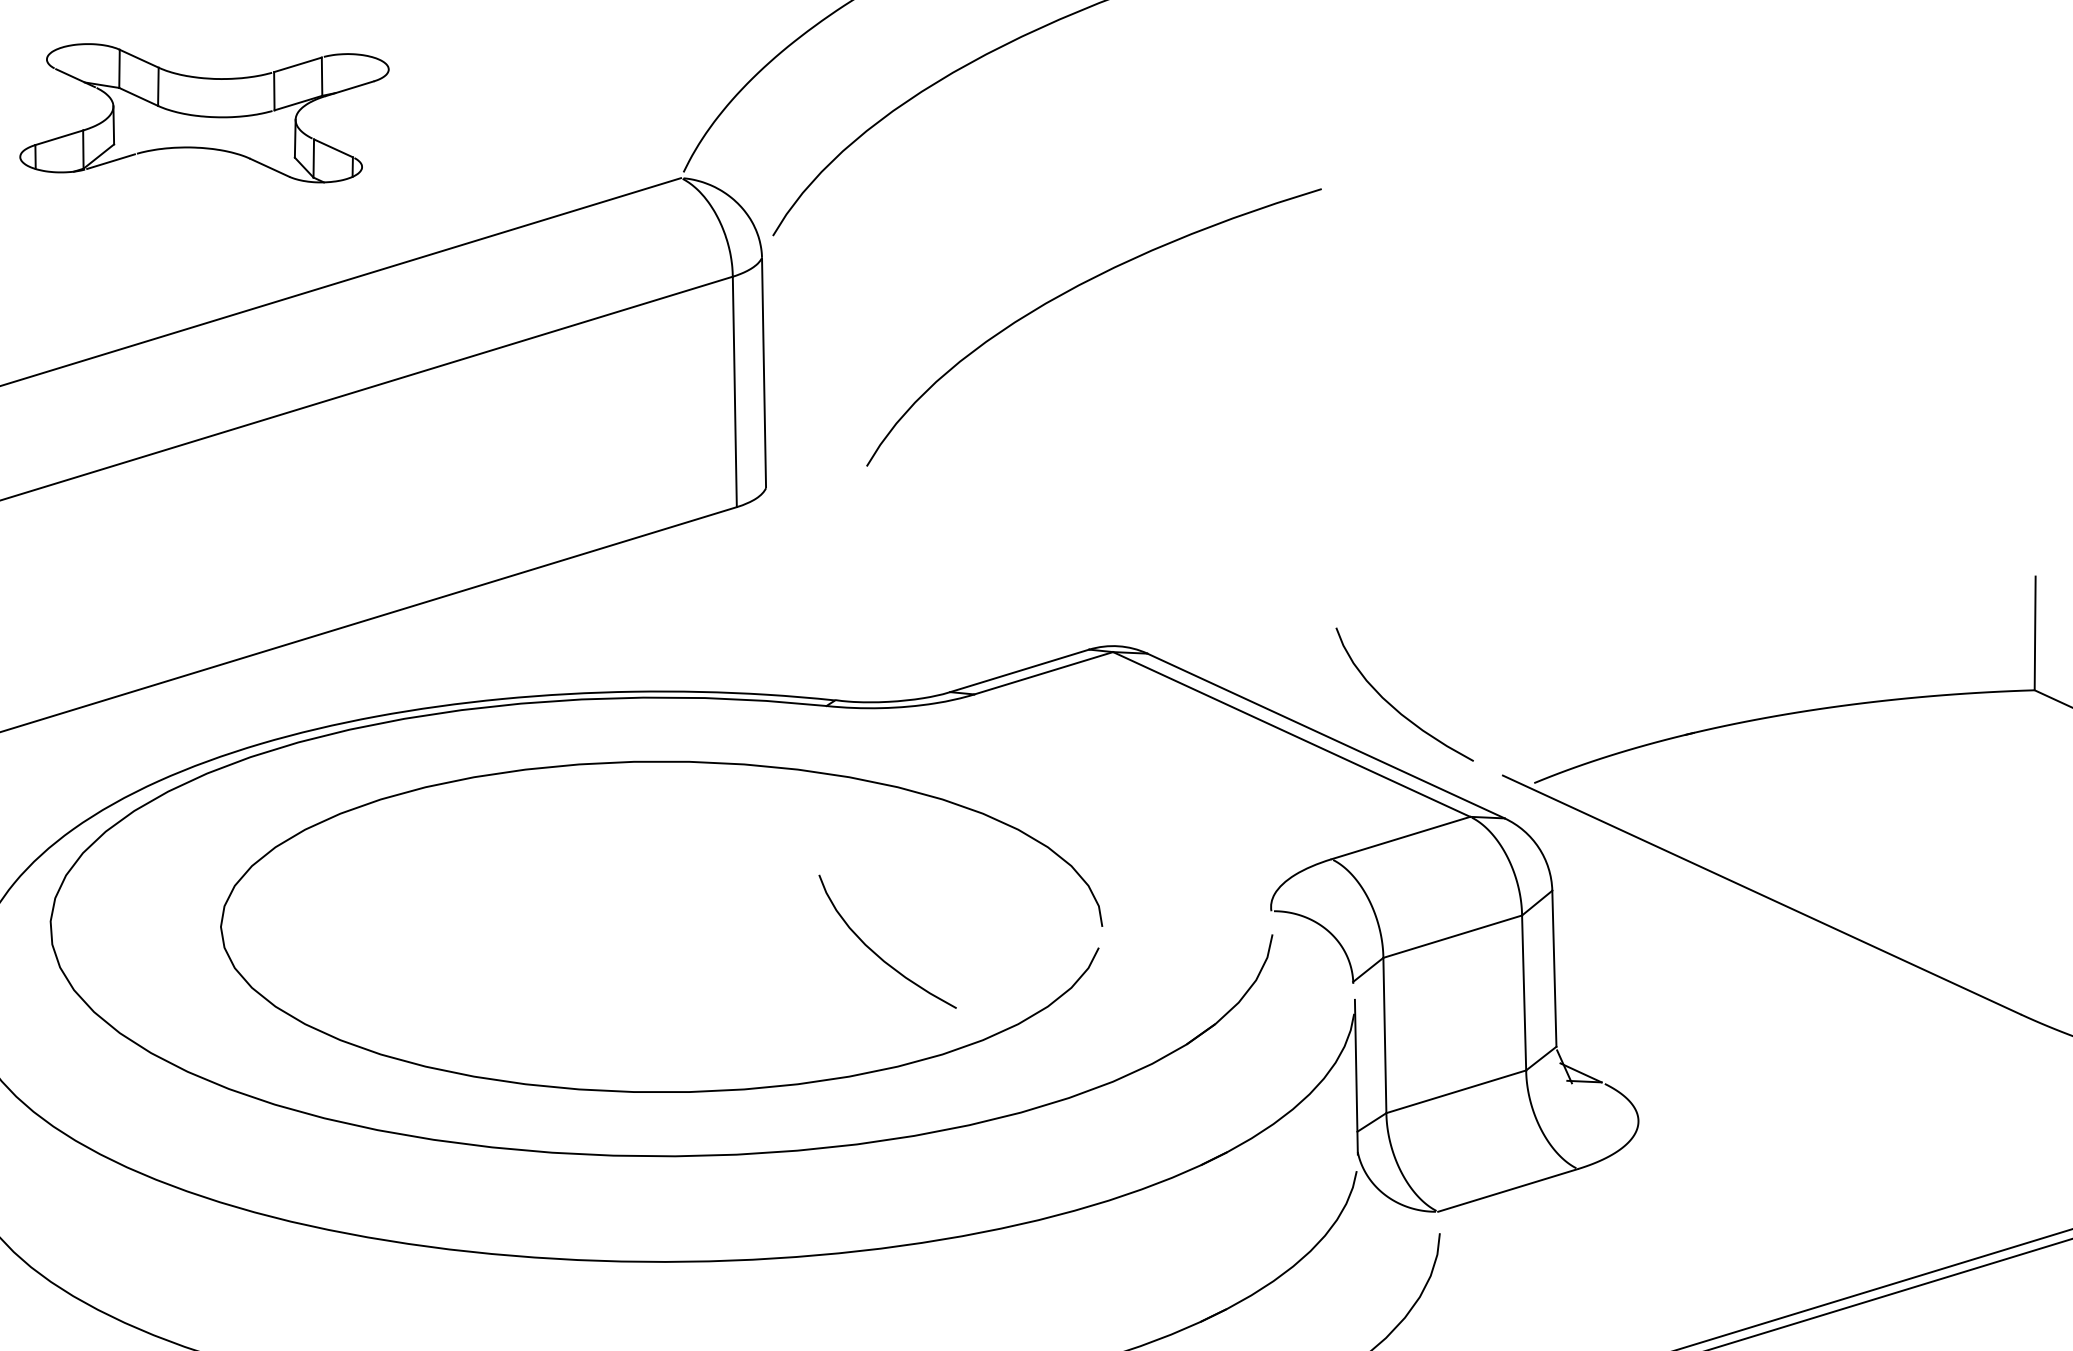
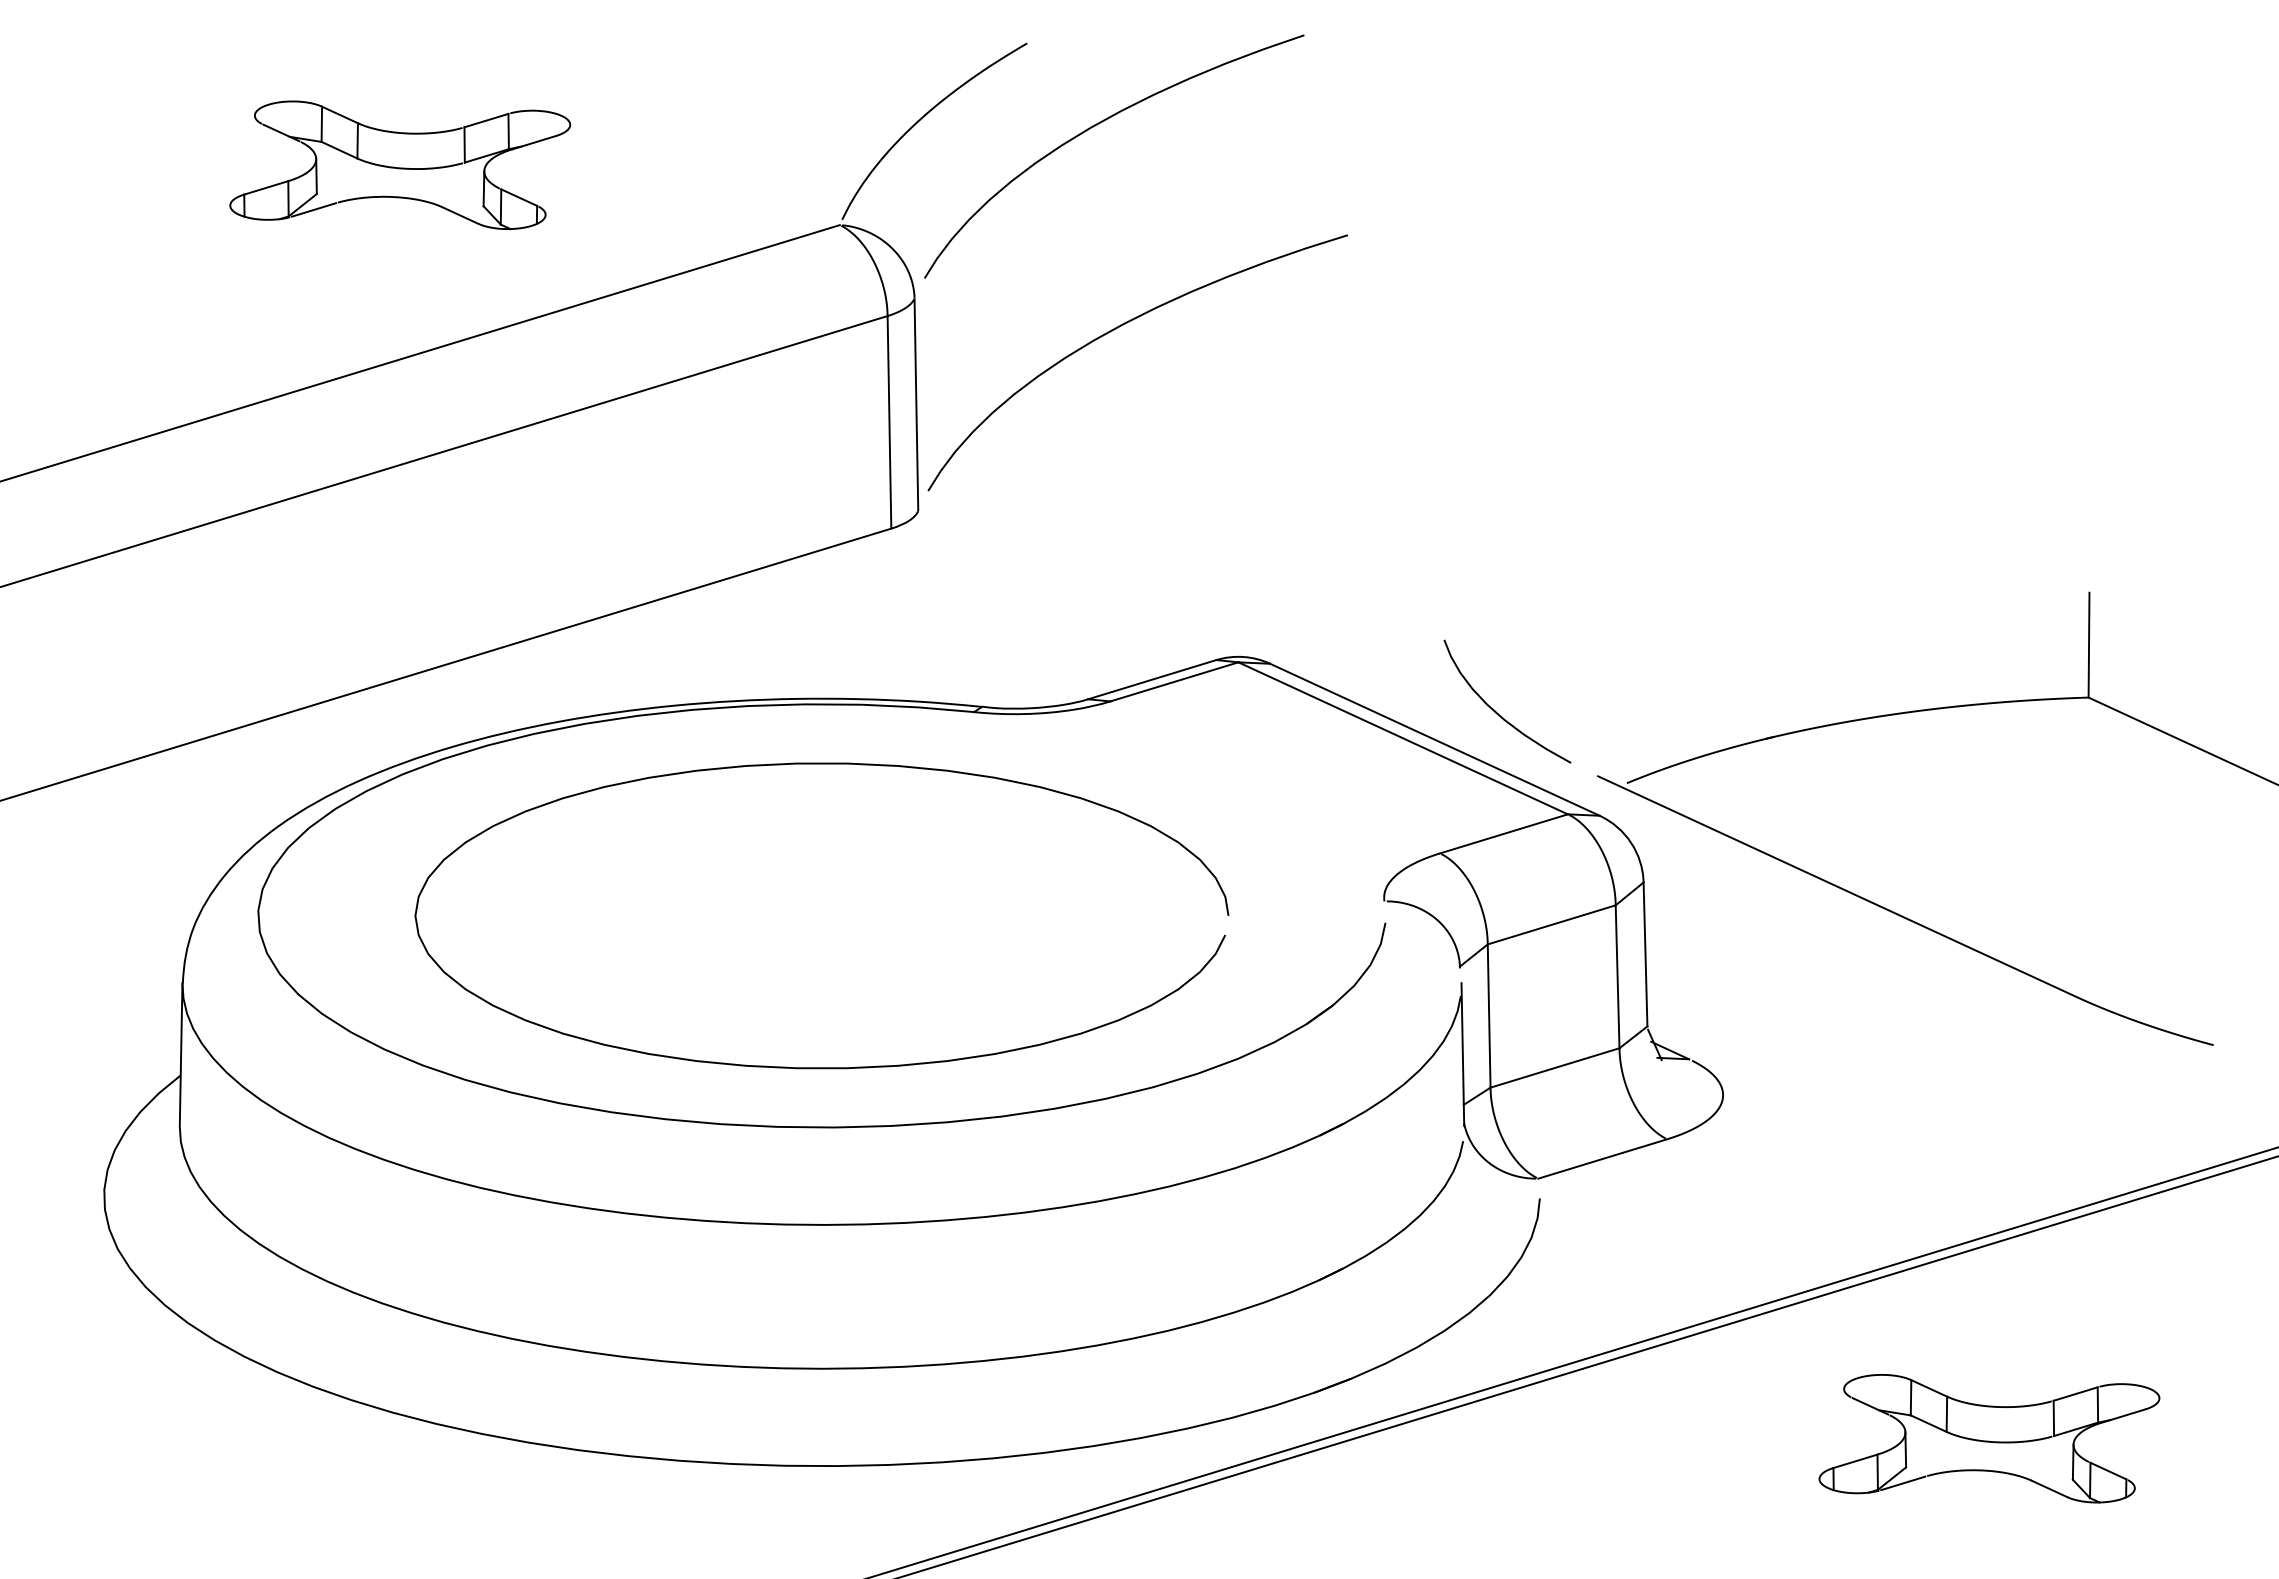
curve: (1070, 291) -> (1116, 329), moved
curve: (875, 952) -> (1019, 939), removed

